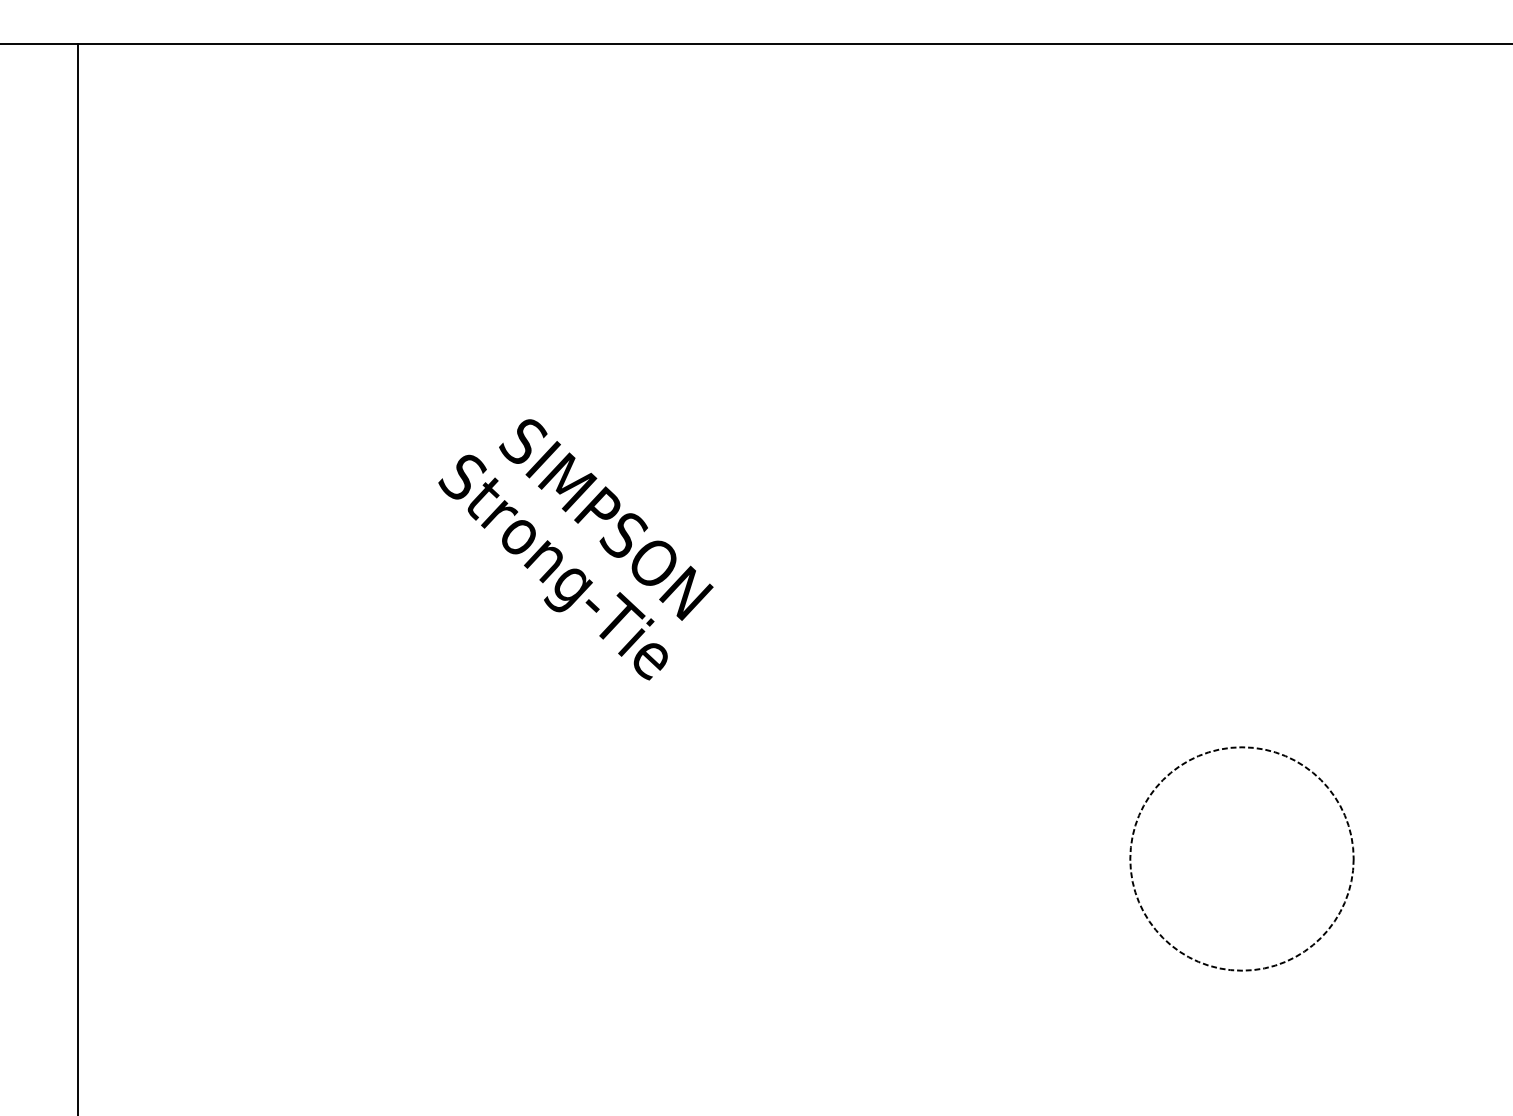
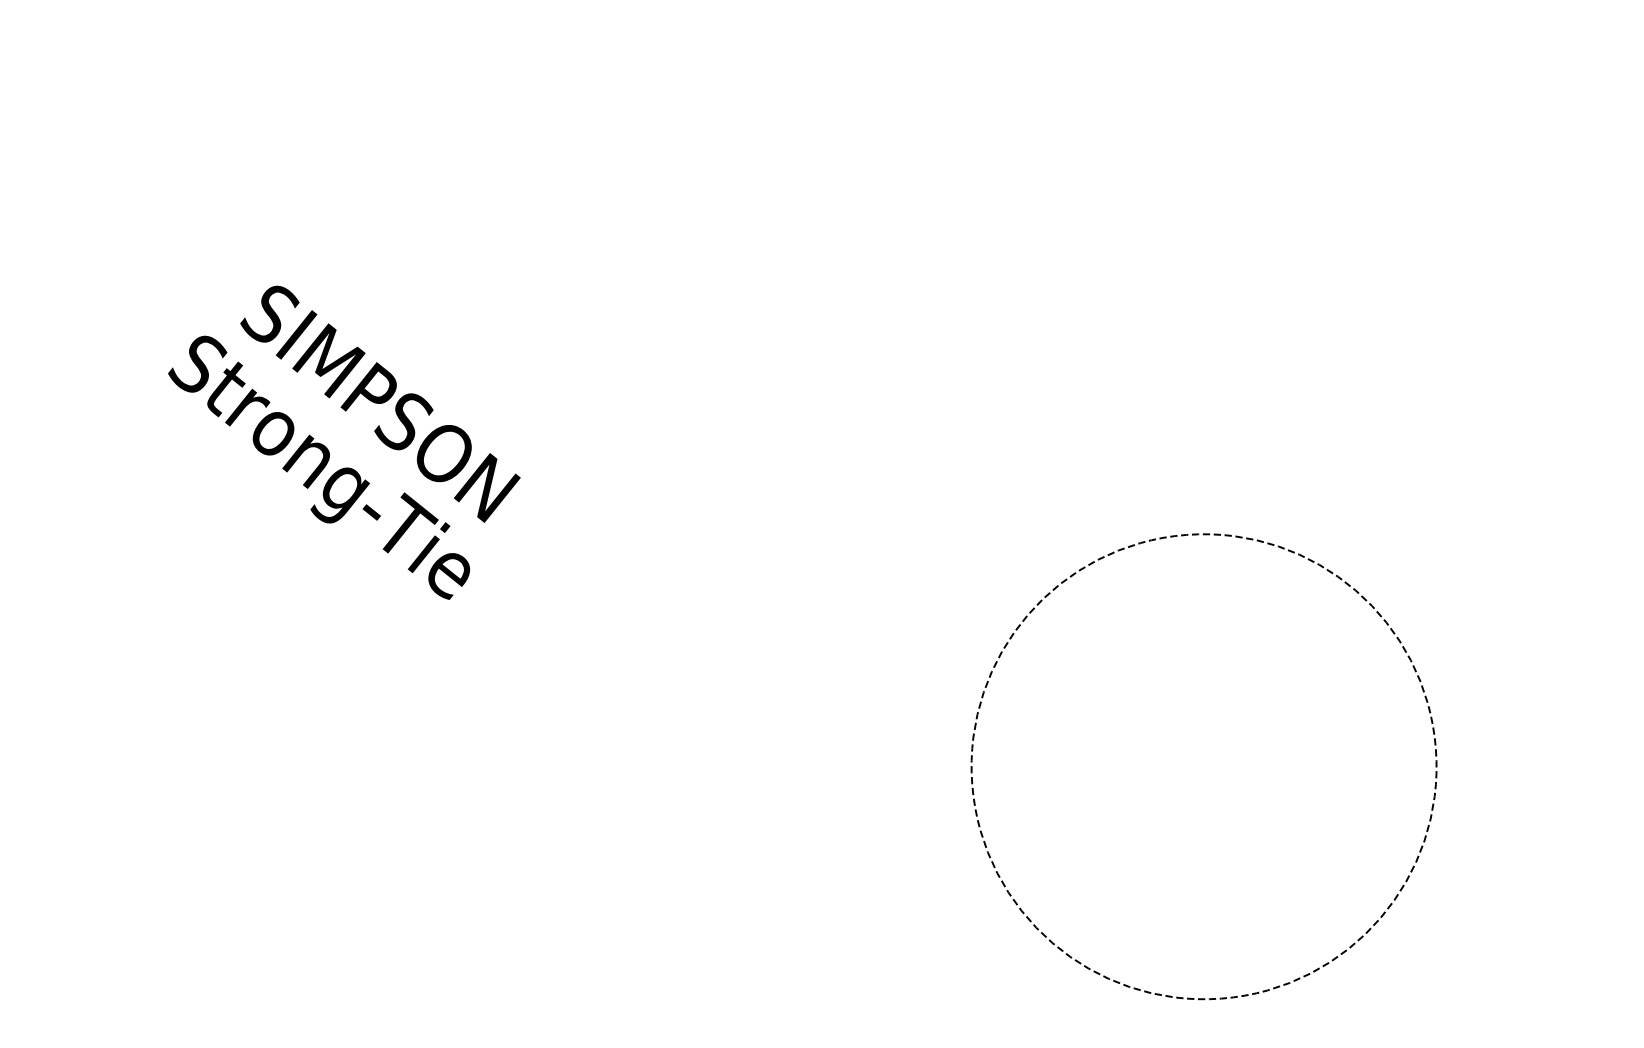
circle: (1241, 858) -> (1203, 766), size x1.67

